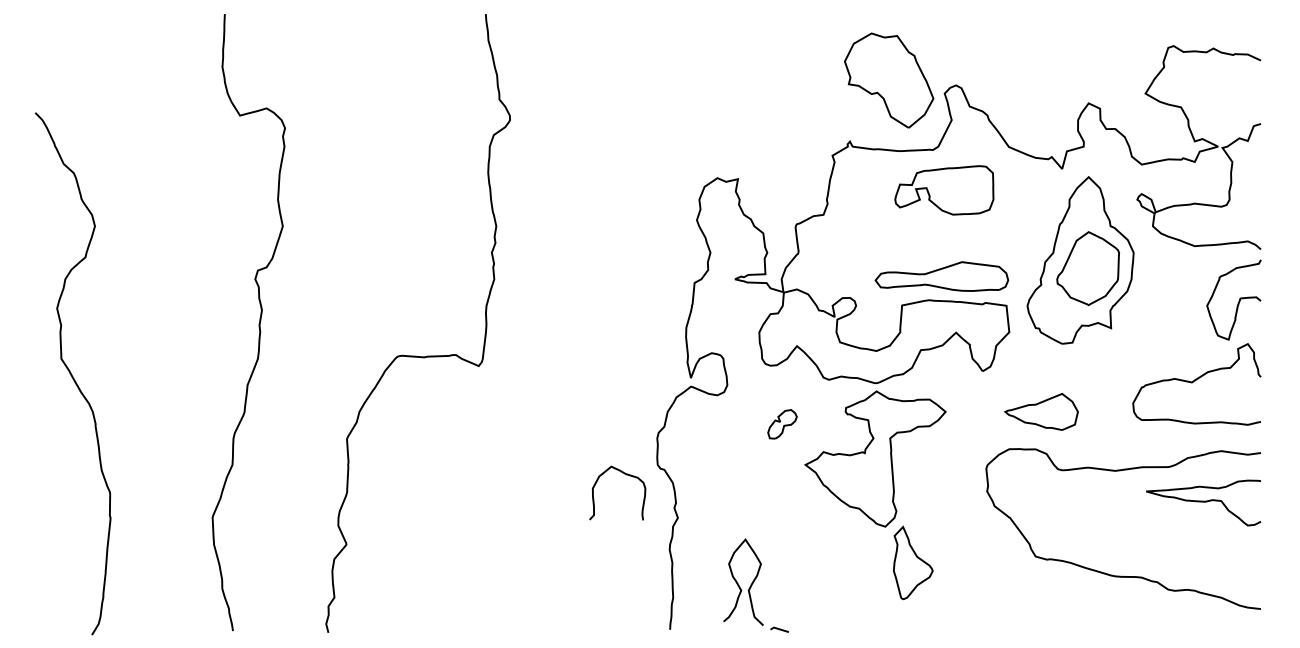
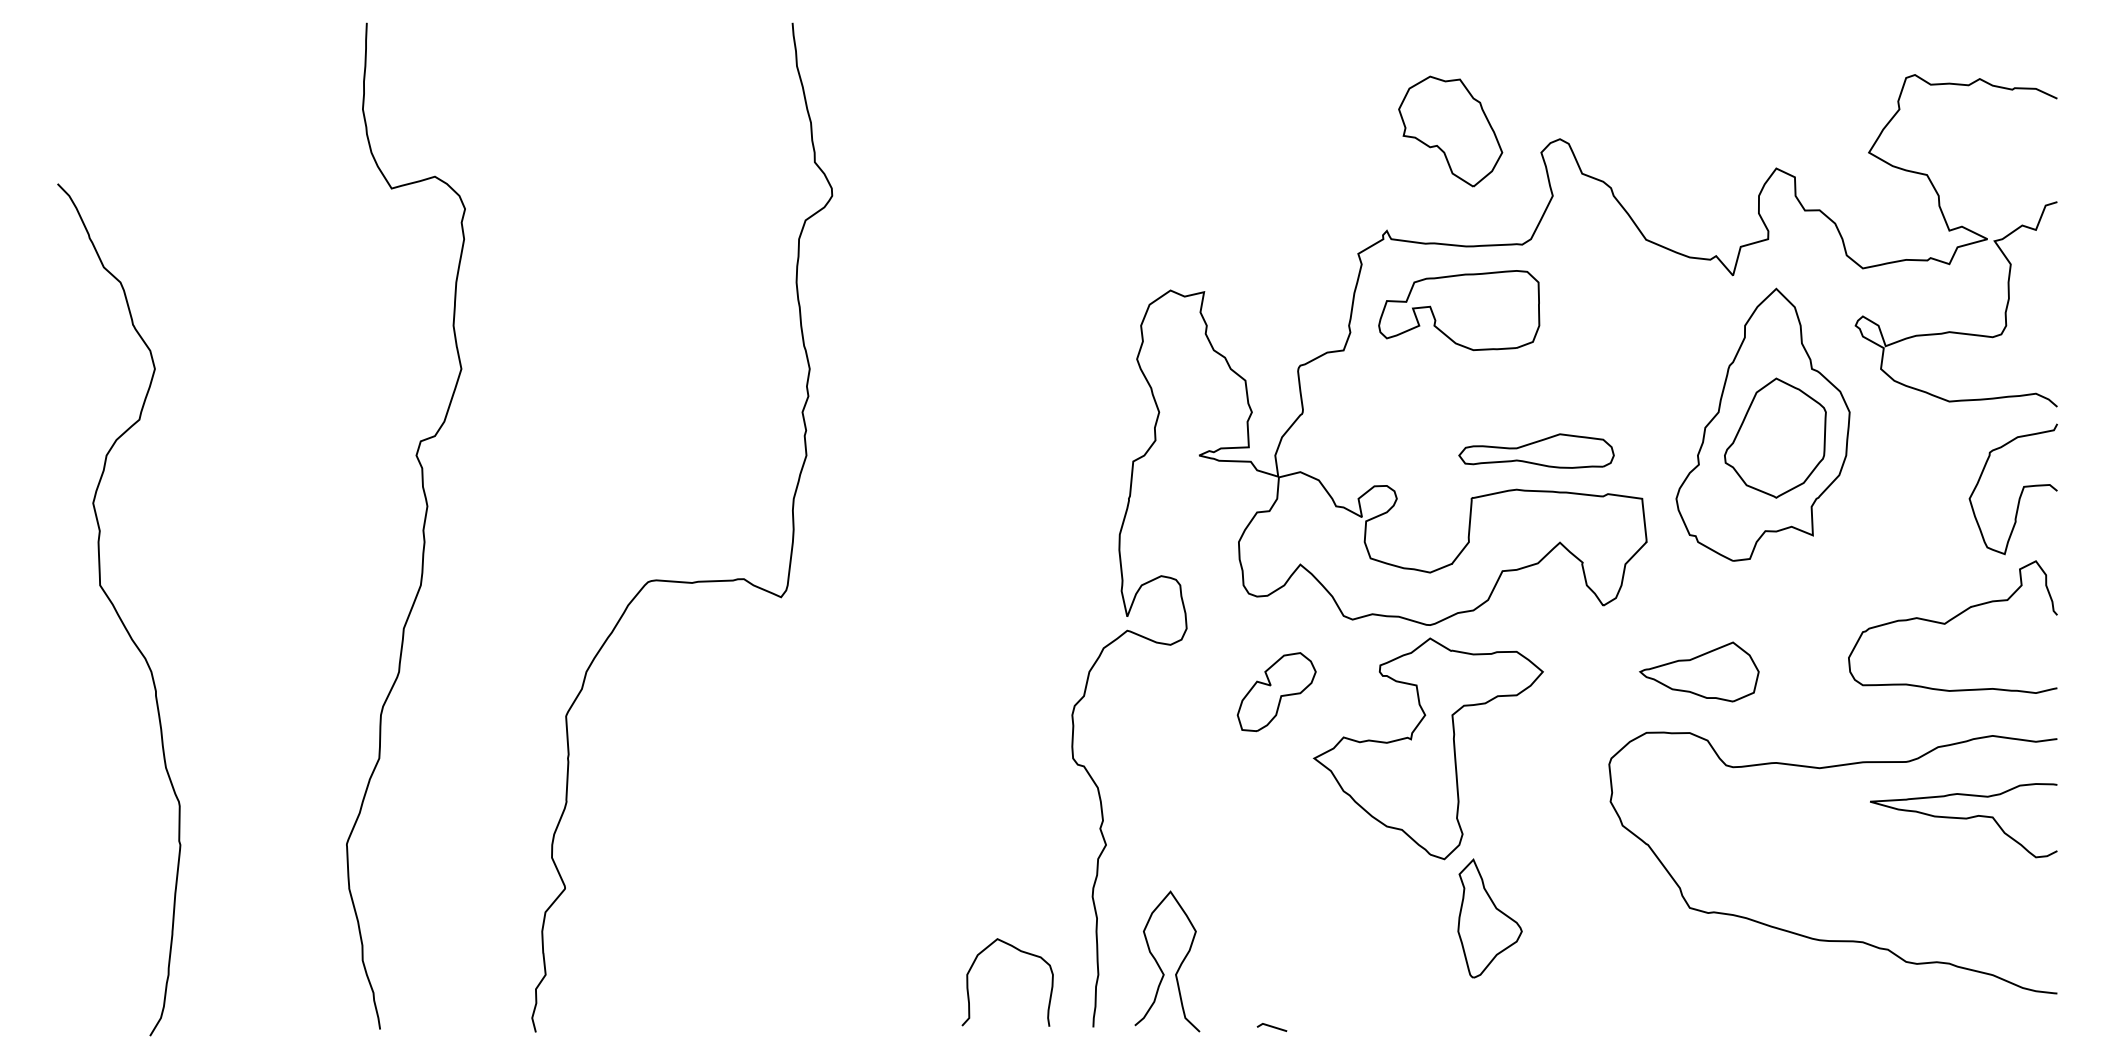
part: (888, 80) -> (1449, 131), size x0.71
part: (944, 190) -> (1459, 310), moved
part: (941, 276) -> (1536, 450), size x0.71
part: (782, 424) -> (1276, 692), size x1.67
curve: (626, 475) -> (1022, 953), moved
curve: (738, 583) -> (1159, 963), moved

